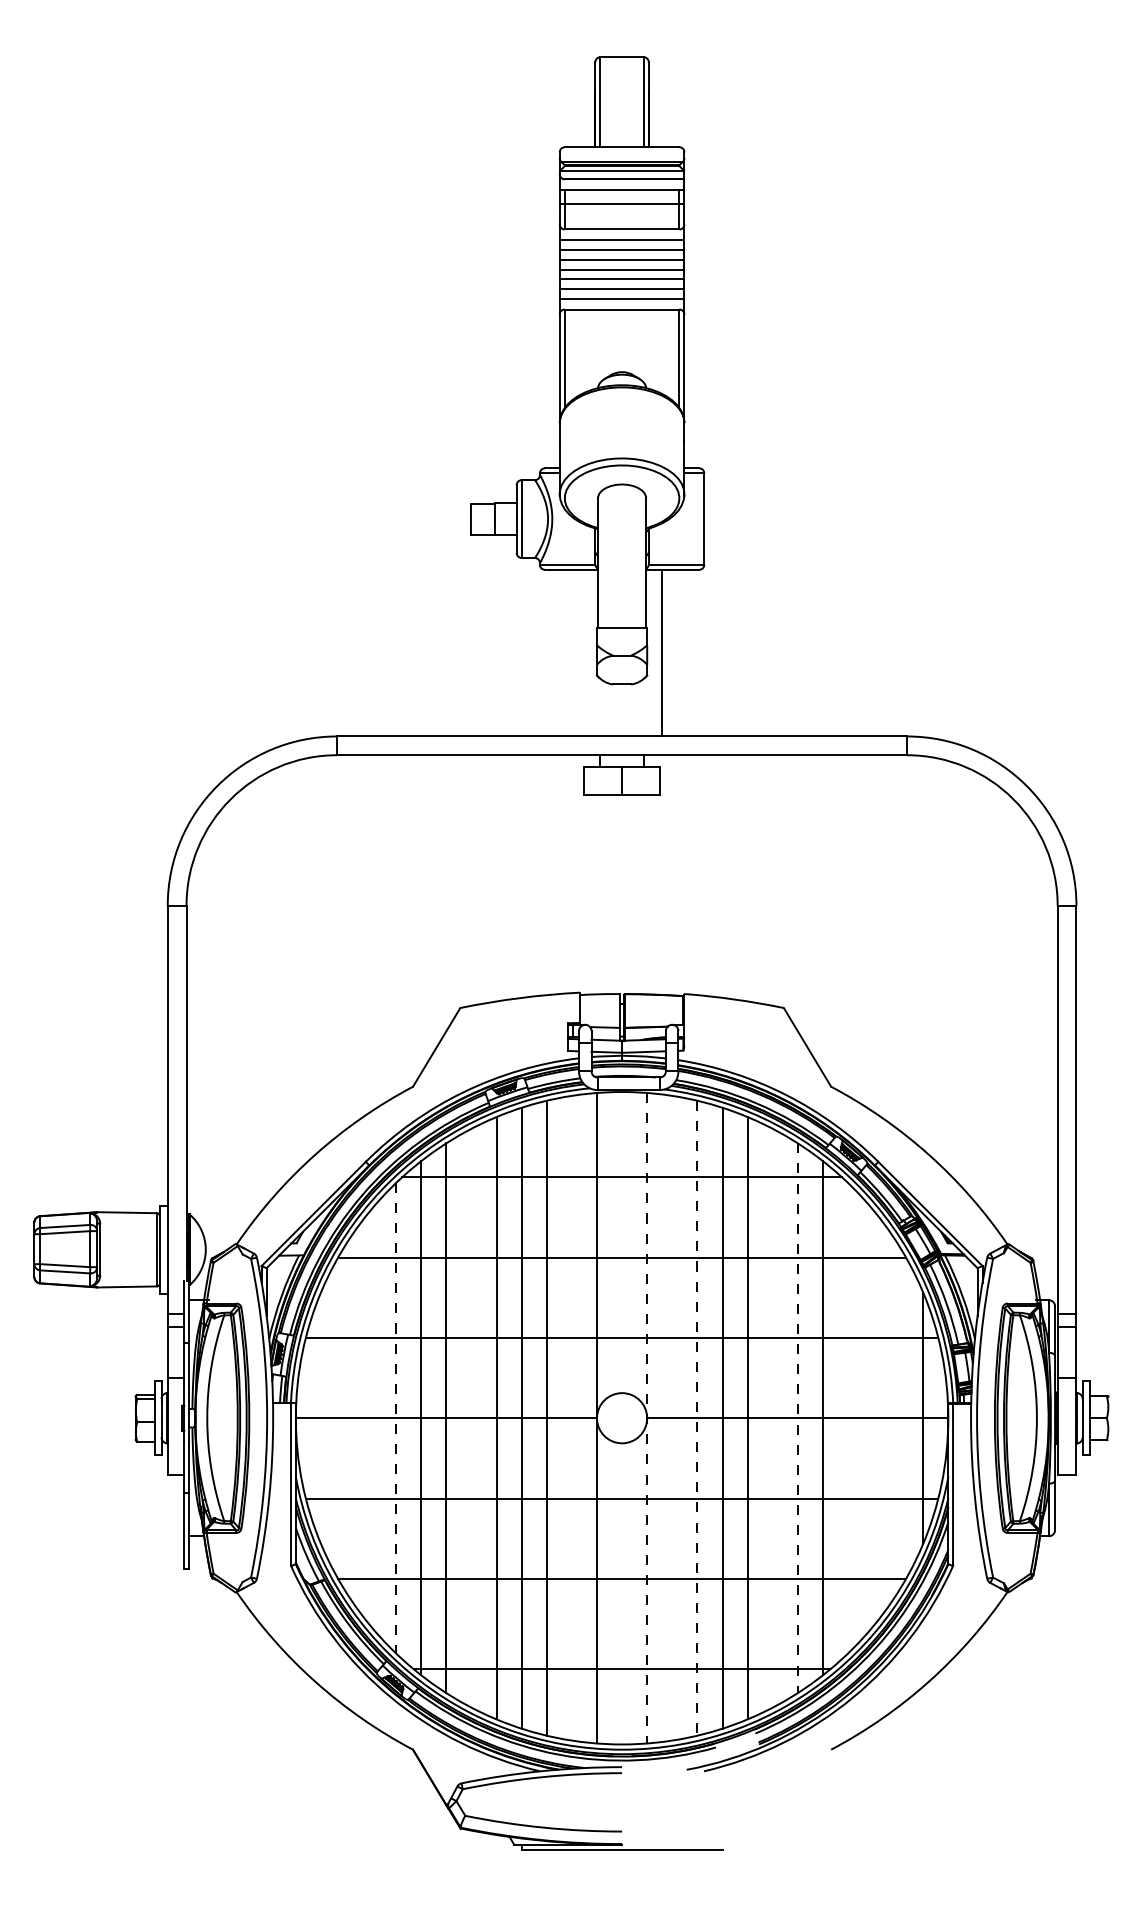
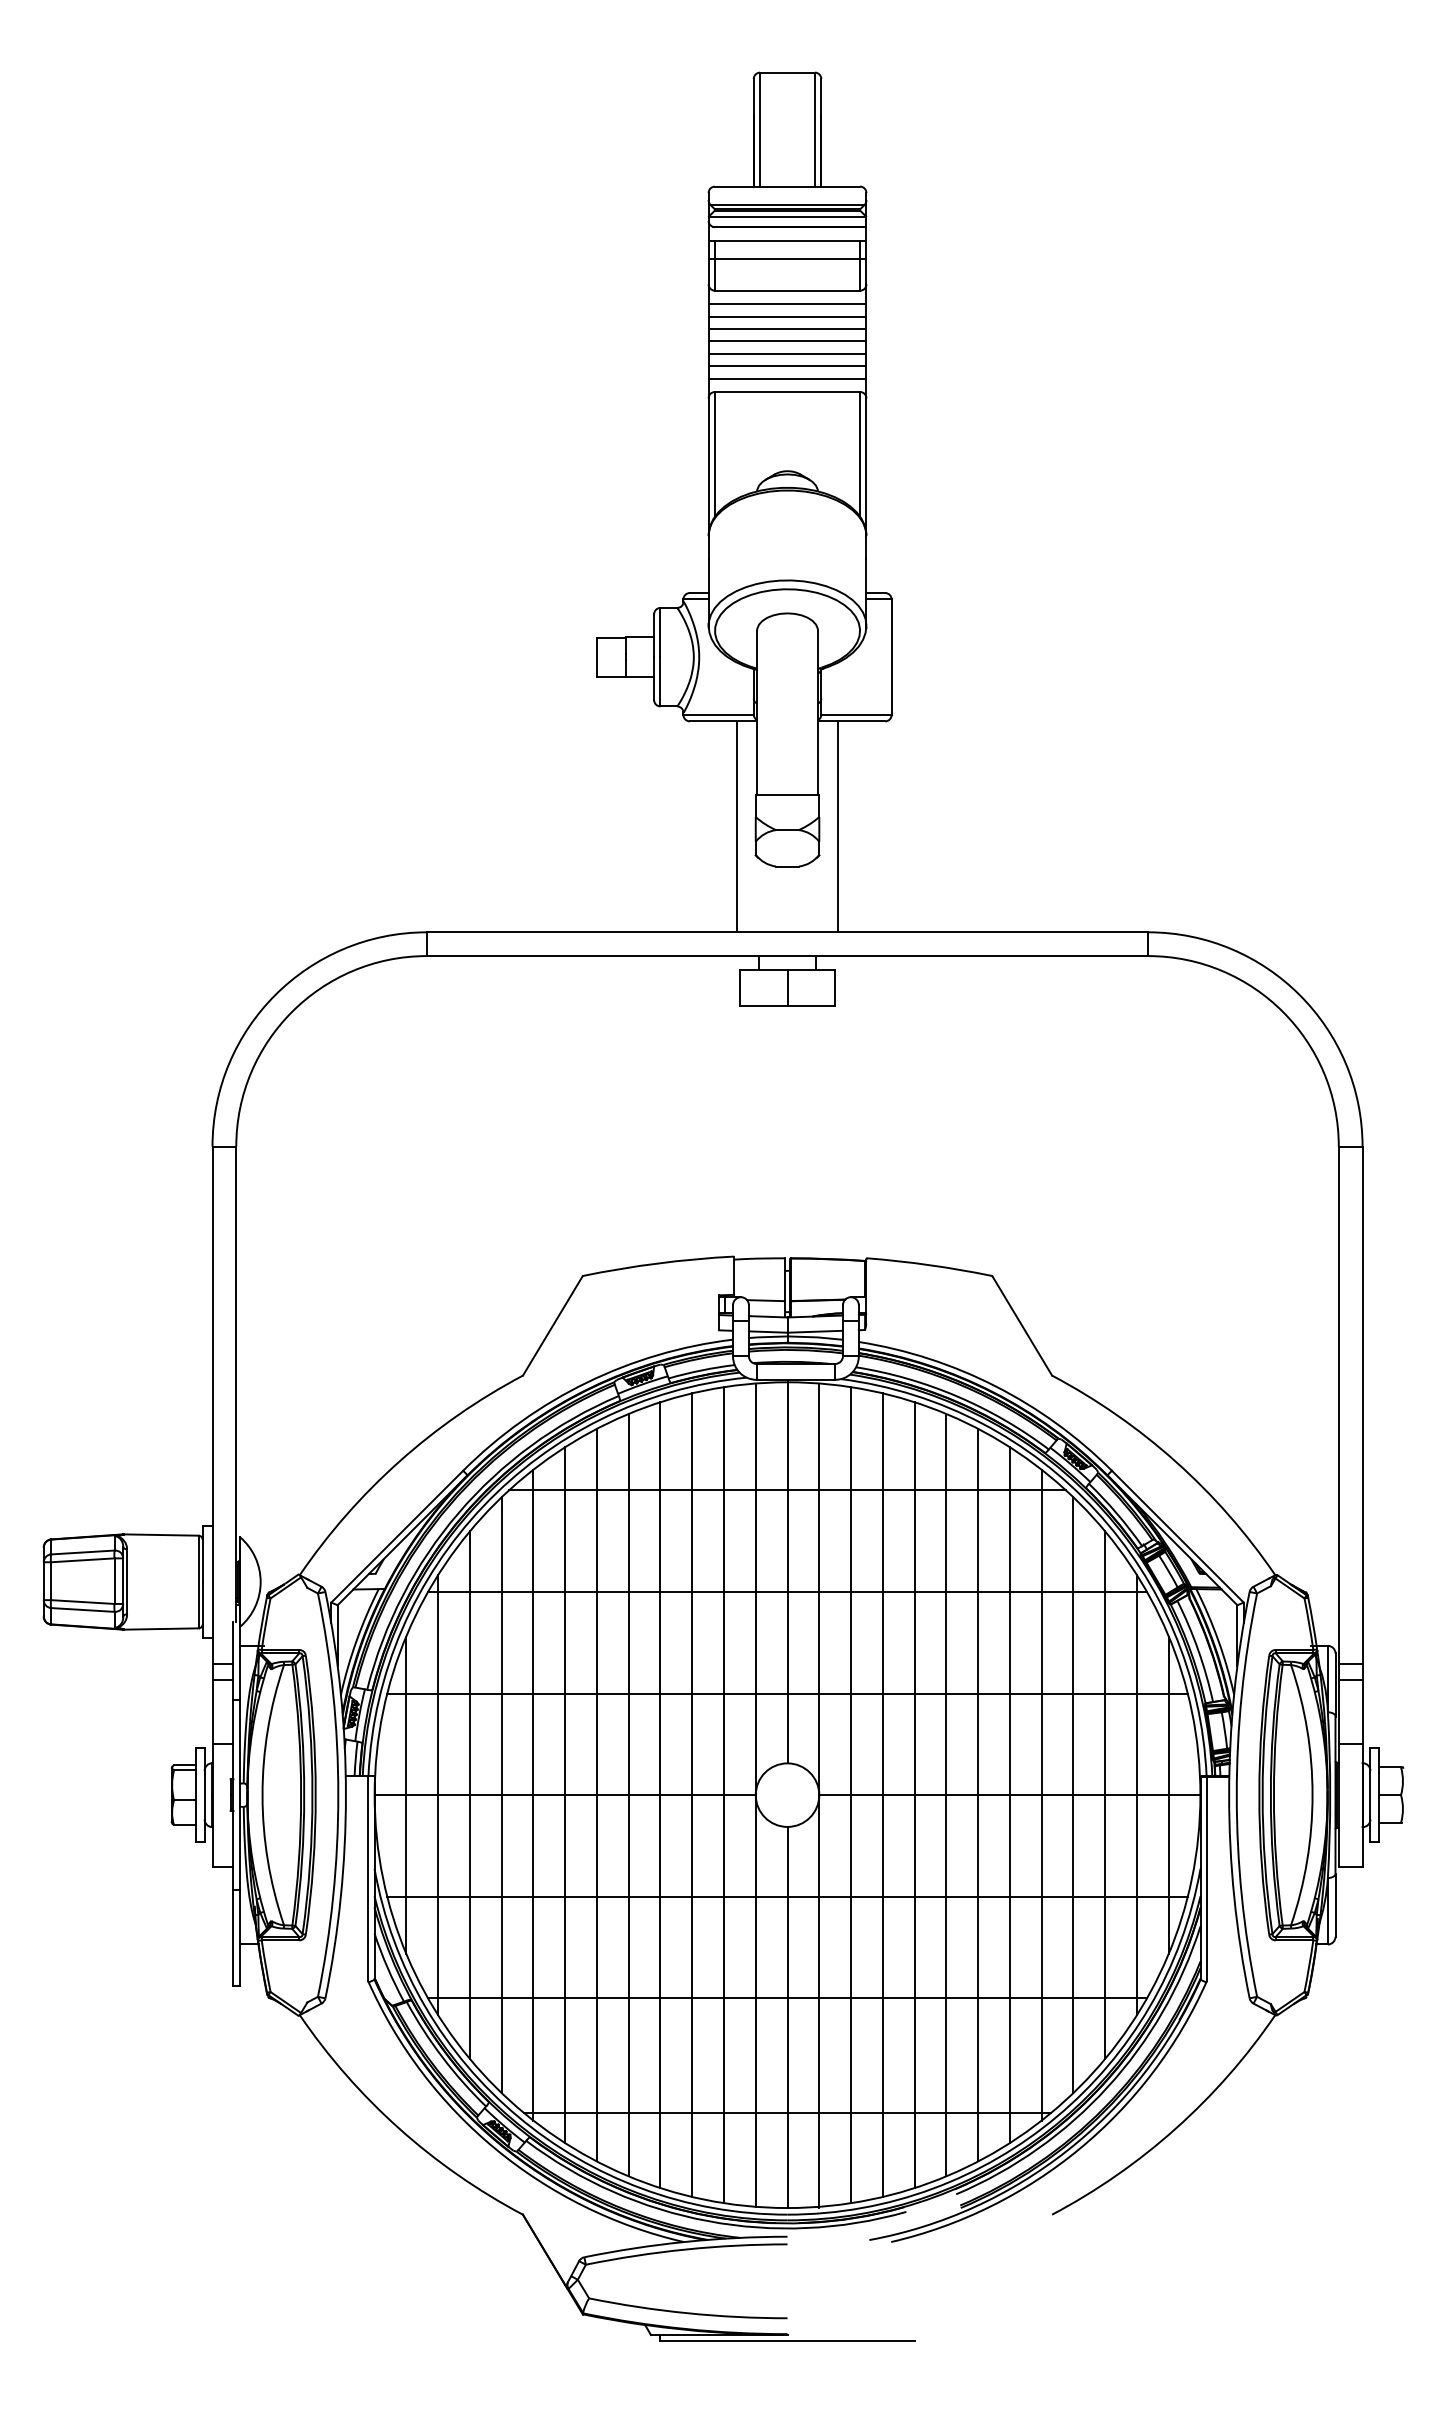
line: (582, 652) -> (737, 826), added
line: (622, 1242) -> (788, 1572), added
line: (320, 1417) -> (405, 1794), added
line: (345, 1417) -> (437, 1794), added
line: (371, 1417) -> (470, 1794), added
line: (471, 1417) -> (596, 1794), added
line: (571, 1417) -> (723, 1794), added
line: (672, 1417) -> (851, 1794), added
line: (772, 1417) -> (977, 1794), added
line: (848, 1417) -> (1074, 1794), added
line: (873, 1417) -> (1105, 1794), added
line: (898, 1417) -> (1137, 1794), added
line: (396, 1418) -> (502, 1795), dashed -> solid
line: (647, 1418) -> (819, 1795), dashed -> solid
line: (697, 1418) -> (882, 1795), dashed -> solid
line: (797, 1418) -> (1009, 1795), dashed -> solid
line: (622, 1593) -> (788, 2016), added

